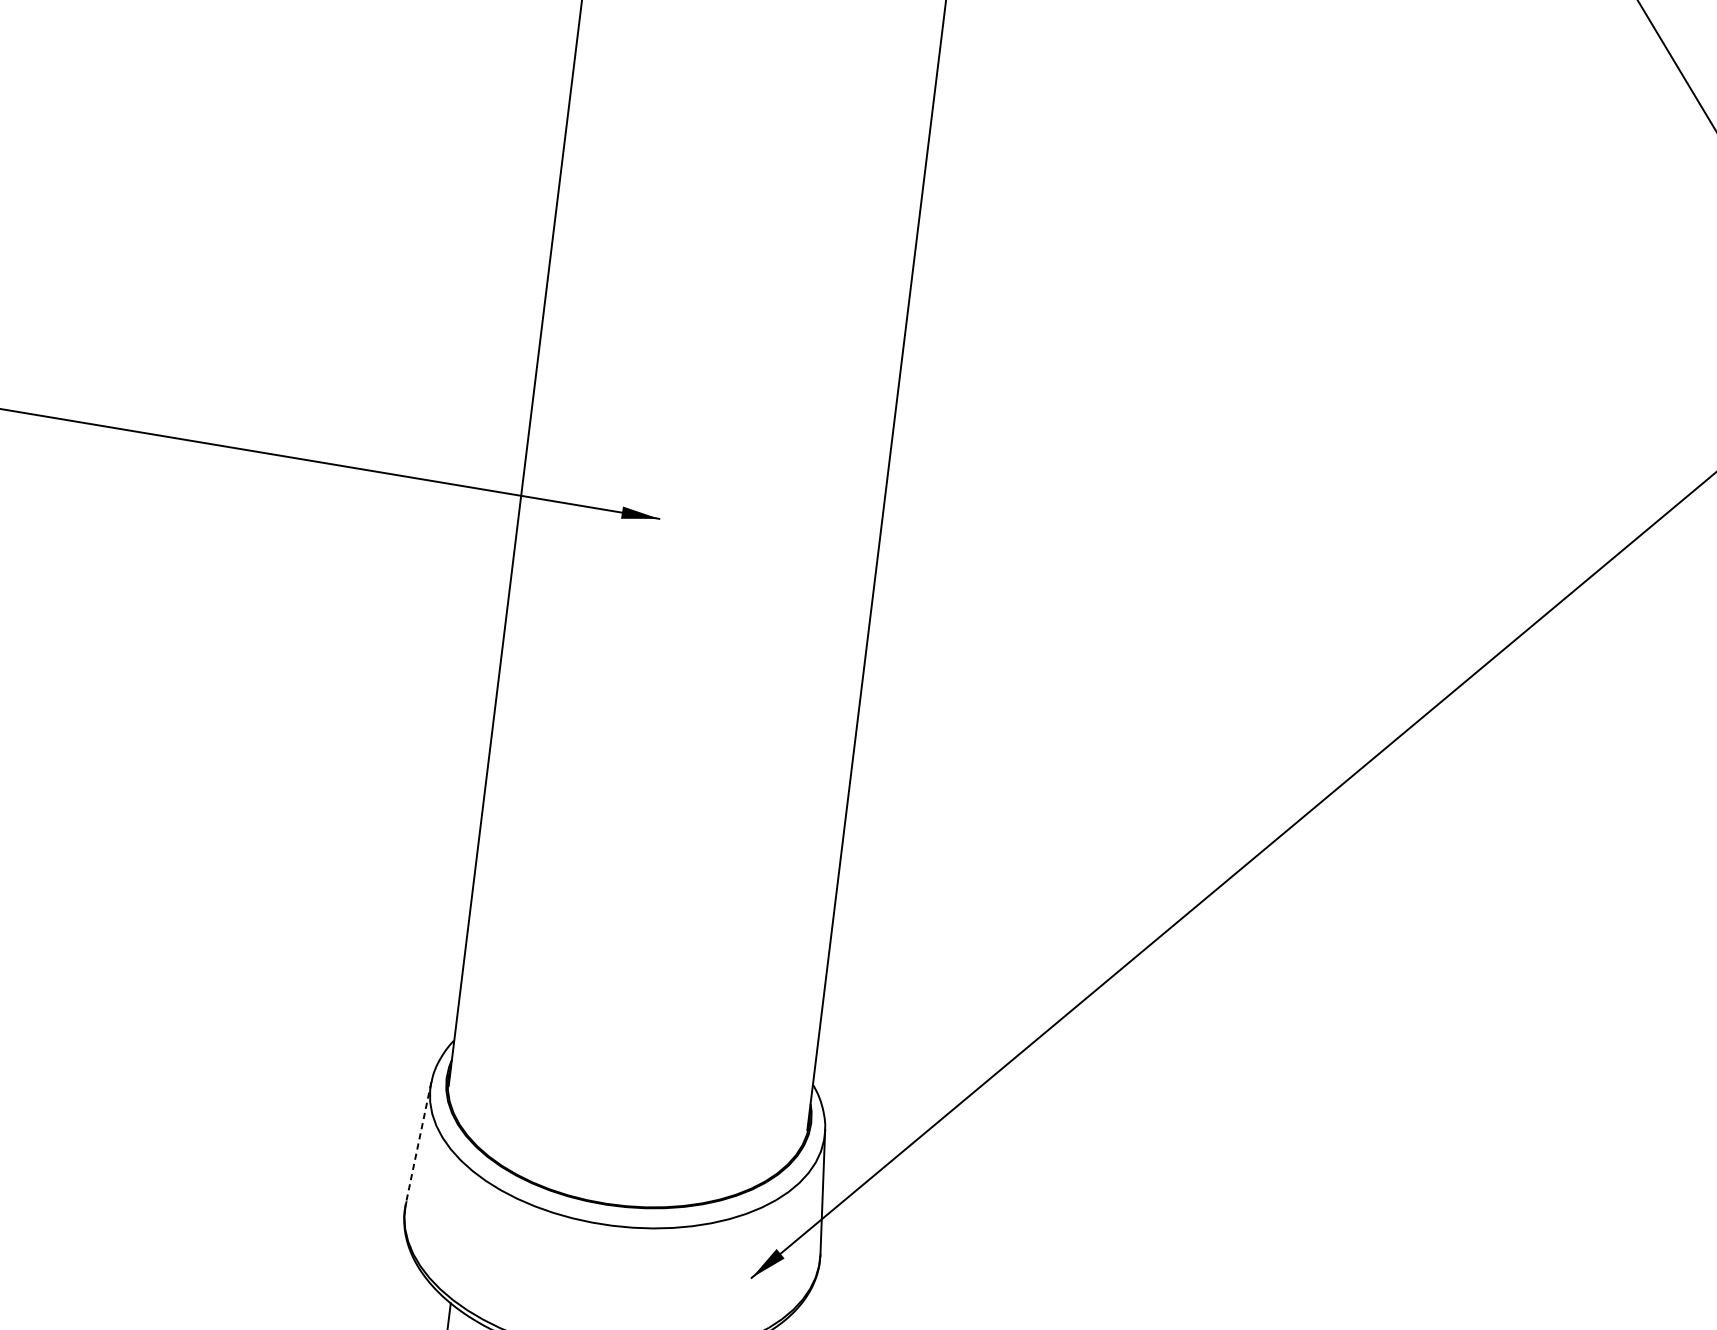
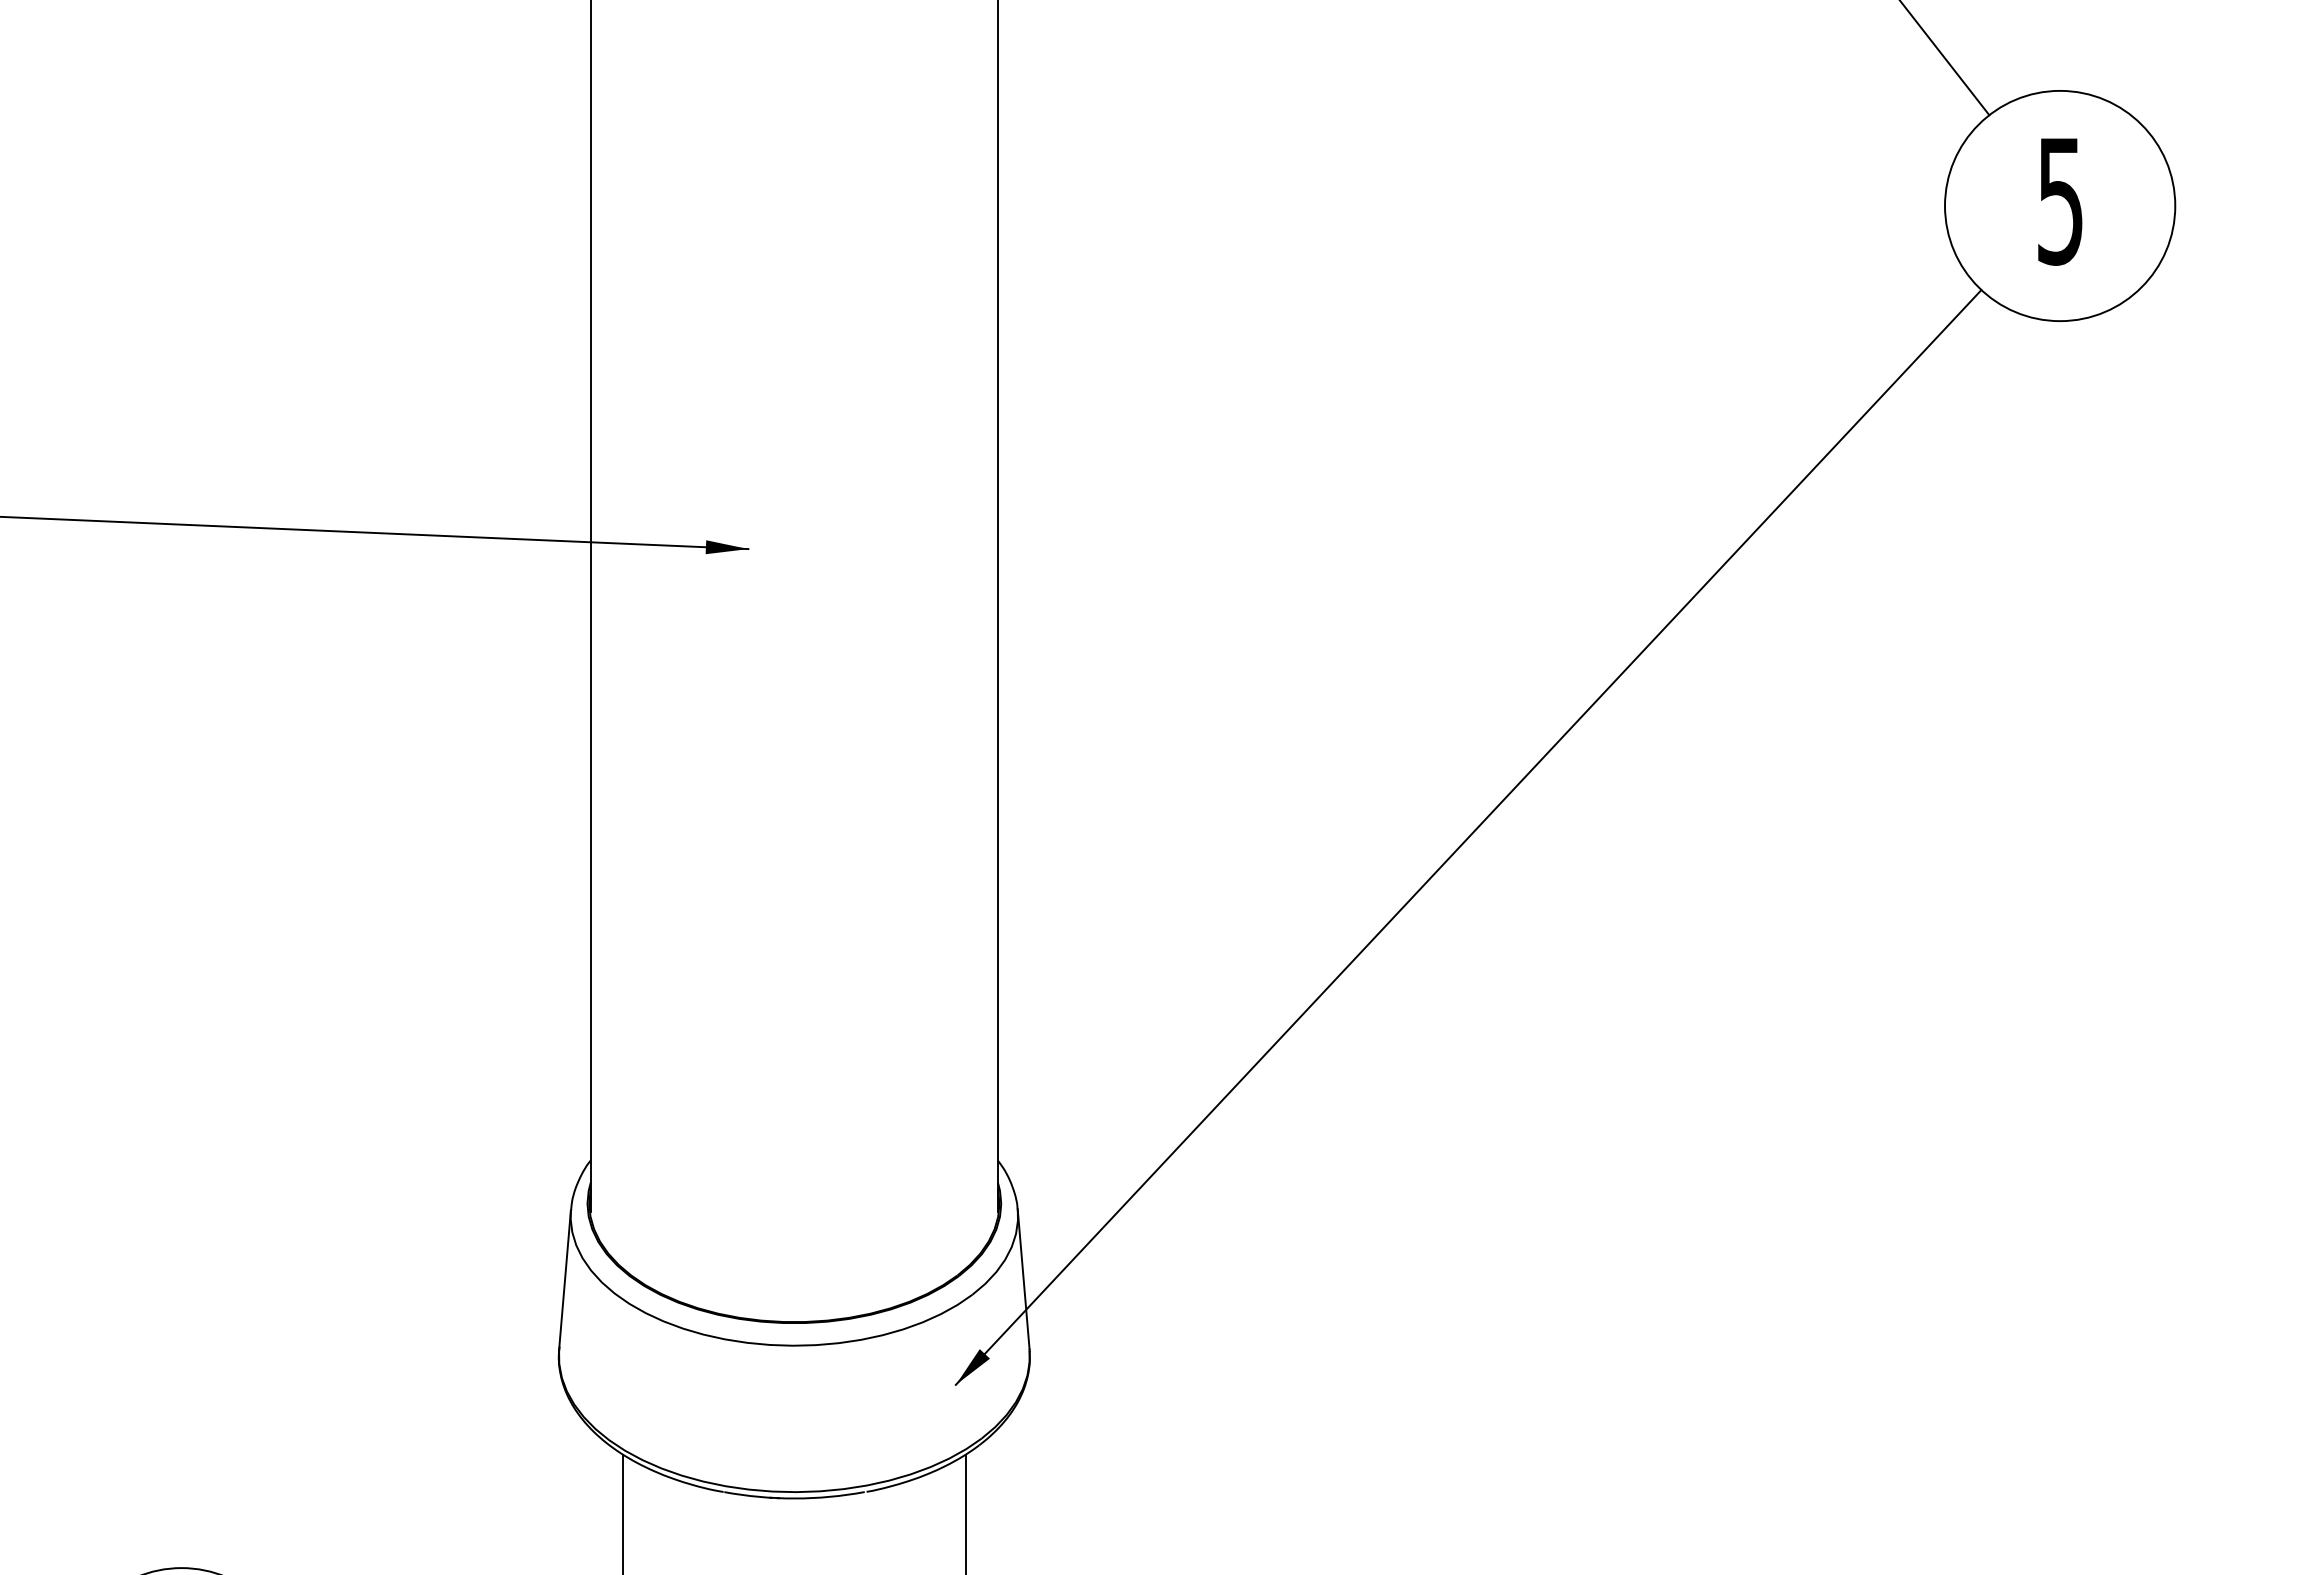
line: (419, 1142) -> (565, 1279), dashed -> solid

